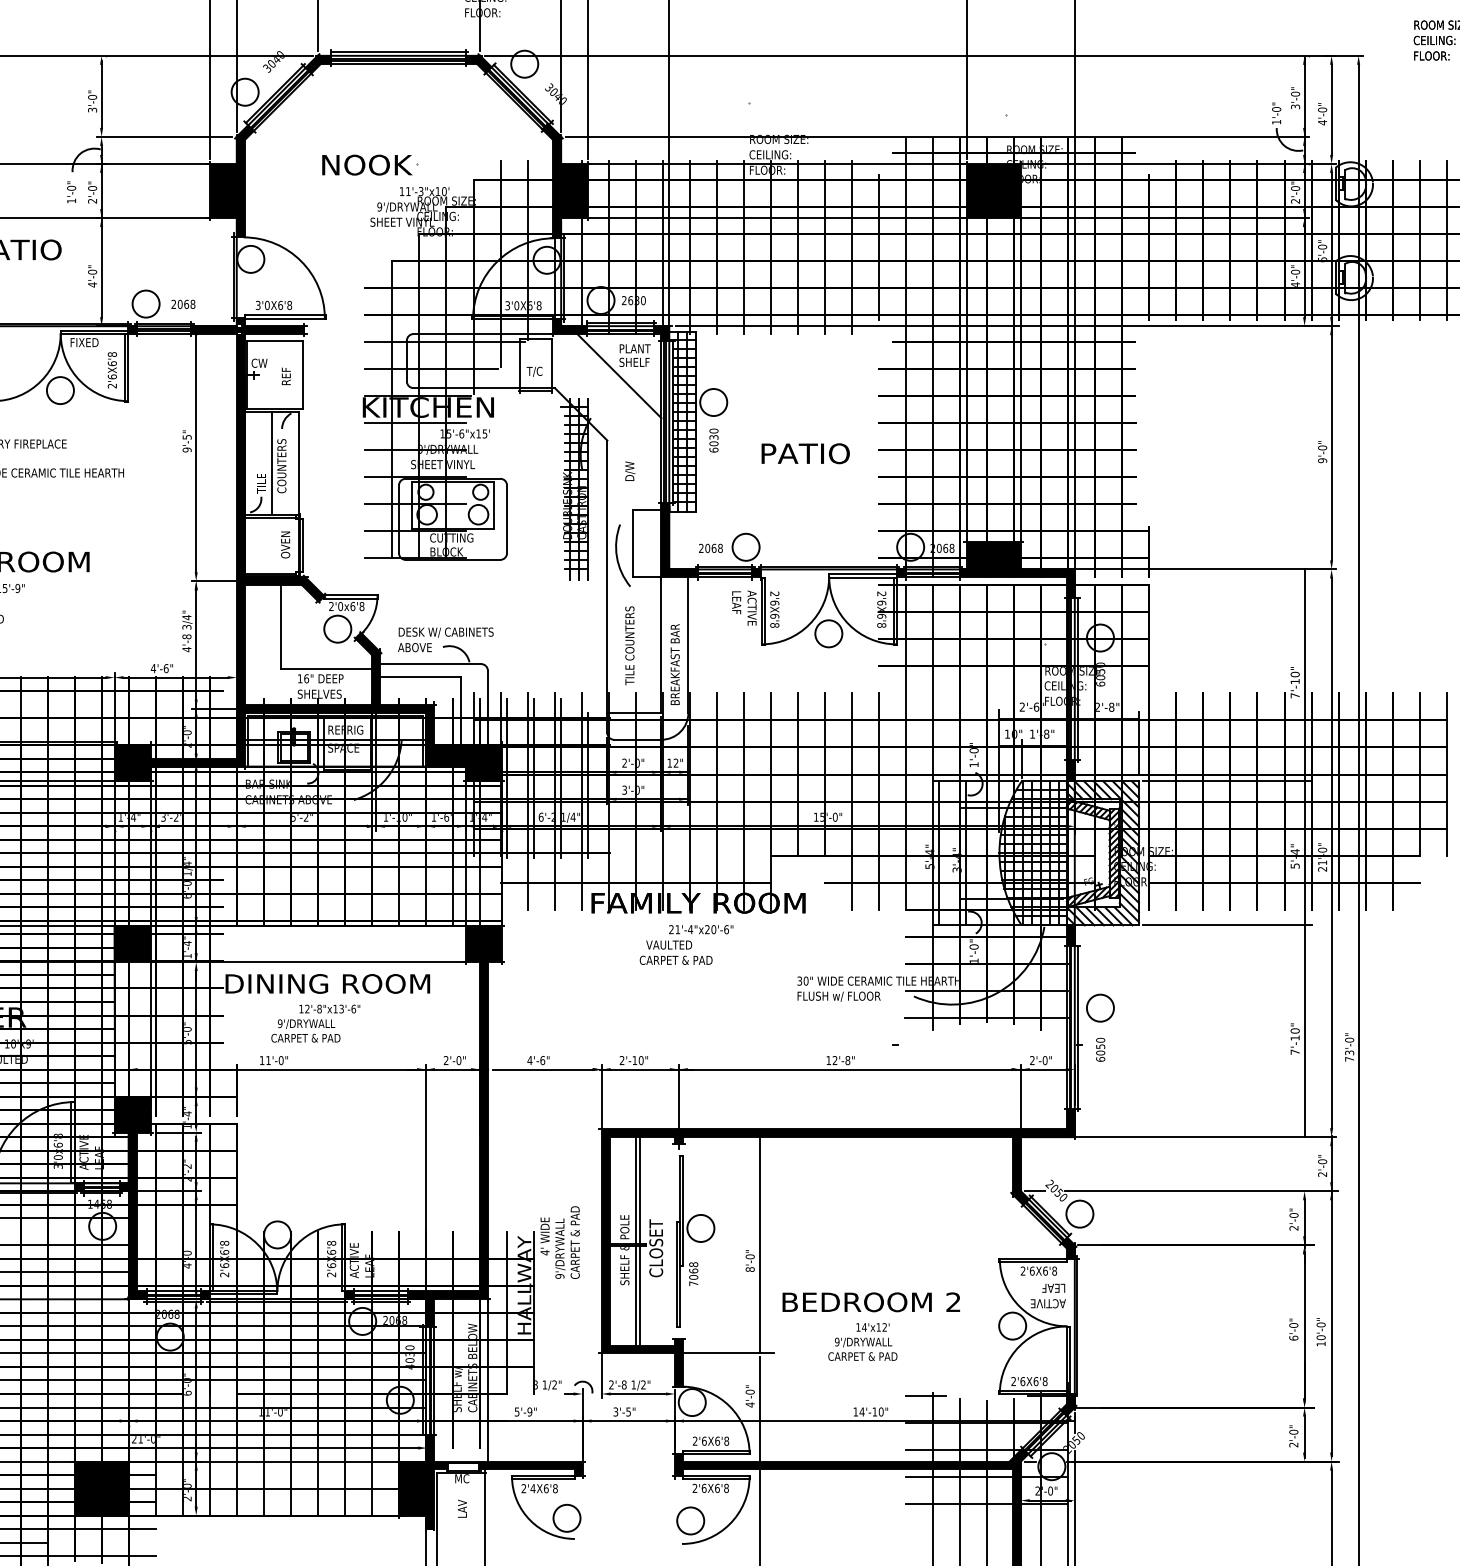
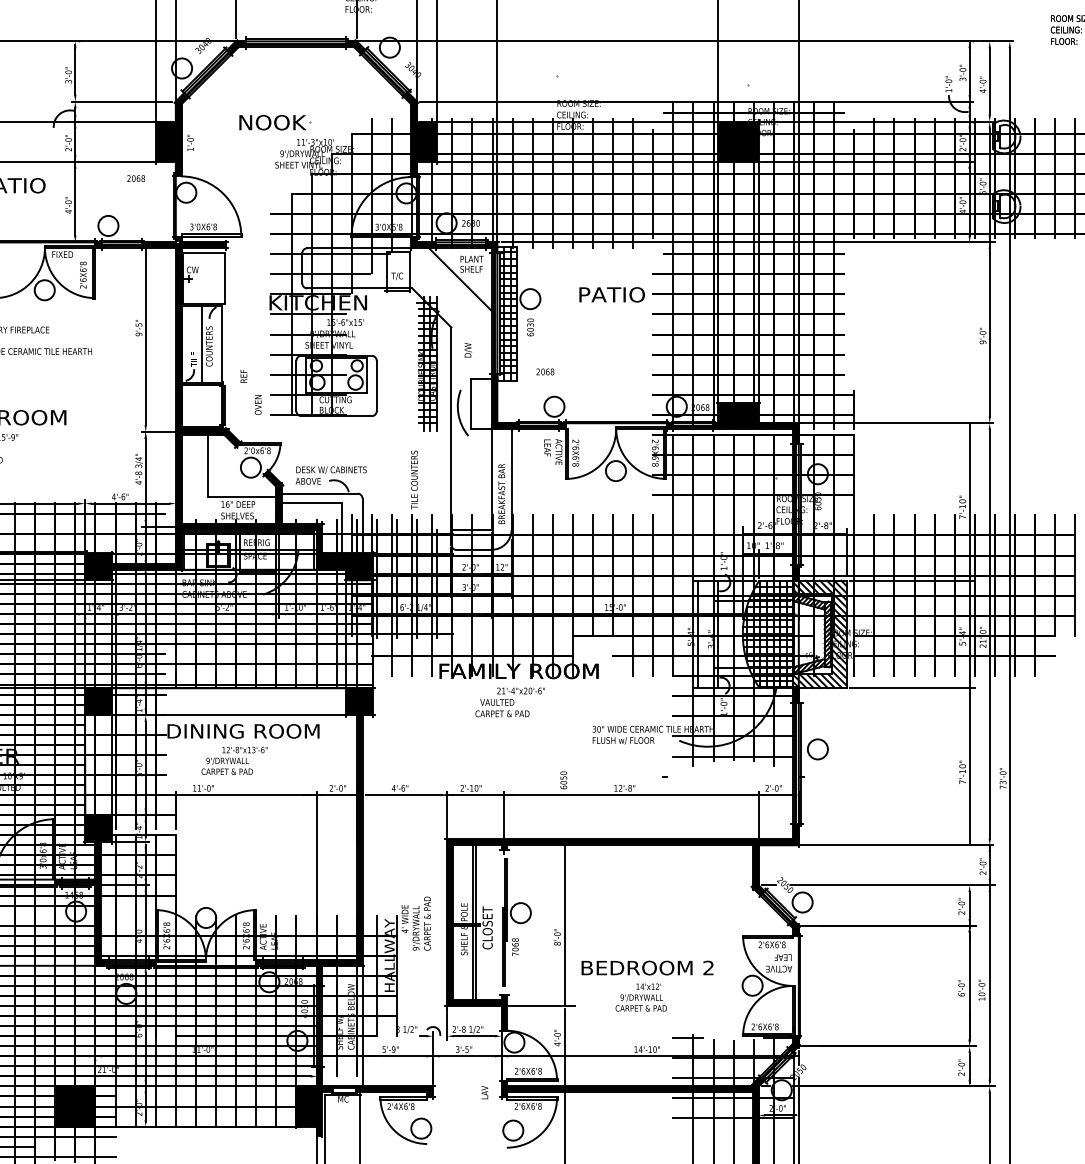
text: (71, 191) -> (190, 142), moved
text: (183, 303) -> (136, 177), moved
text: (285, 376) -> (243, 376), moved
text: (805, 453) -> (612, 294), moved
text: (285, 544) -> (258, 404), moved
text: (710, 547) -> (545, 371), moved
text: (629, 645) -> (414, 479), moved
text: (1100, 1049) -> (563, 780), moved
text: (462, 1508) -> (484, 1092), moved

